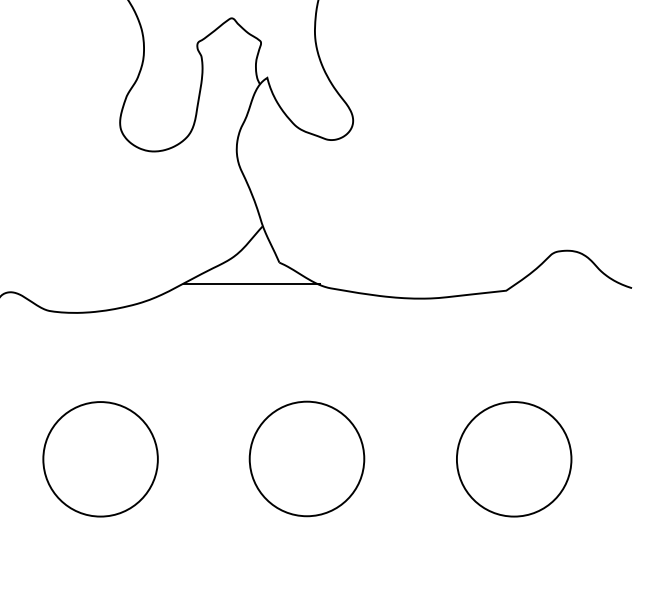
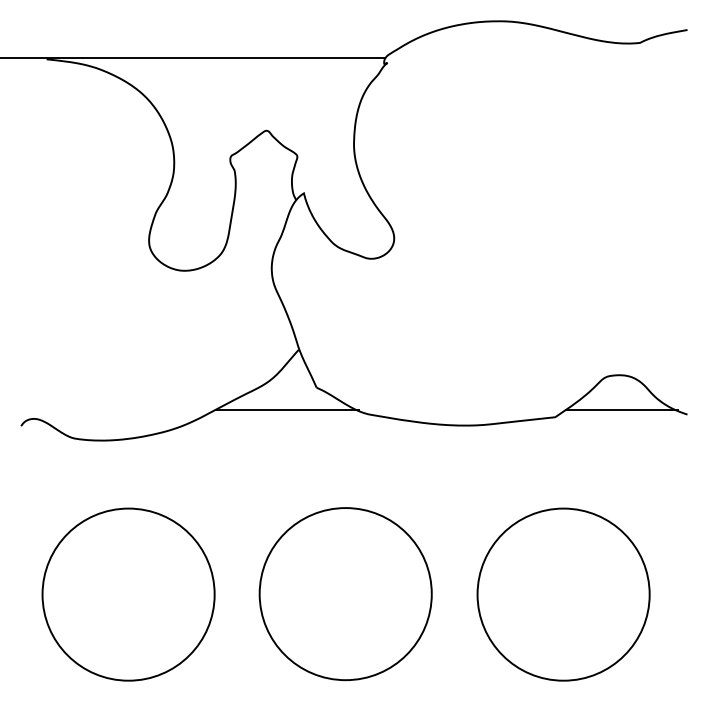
line: (569, 284) -> (621, 410), added
circle: (100, 459) -> (128, 594), size x1.43
circle: (306, 459) -> (345, 594), size x1.43
circle: (514, 459) -> (563, 594), size x1.43

